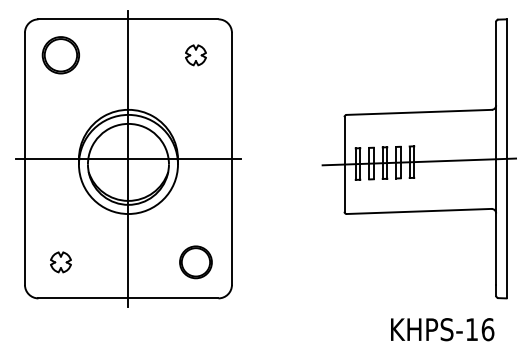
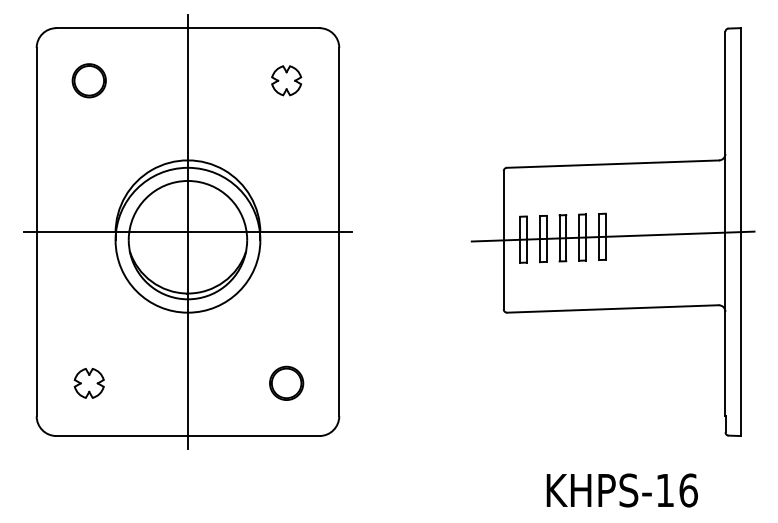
part: (60, 55) -> (88, 80), size x0.62
part: (195, 262) -> (285, 383), size x0.71
text: (442, 329) -> (622, 490), moved

